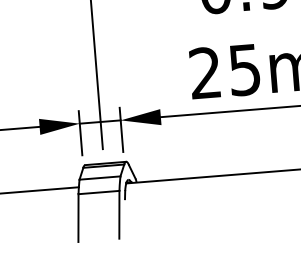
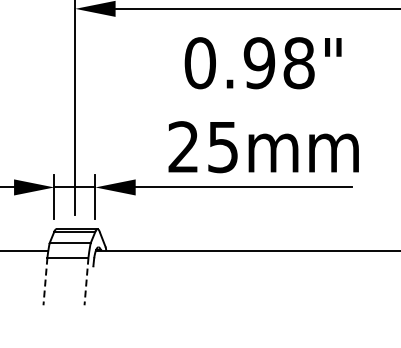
line: (119, 214) -> (86, 281), solid -> dashed
line: (78, 218) -> (45, 281), solid -> dashed

